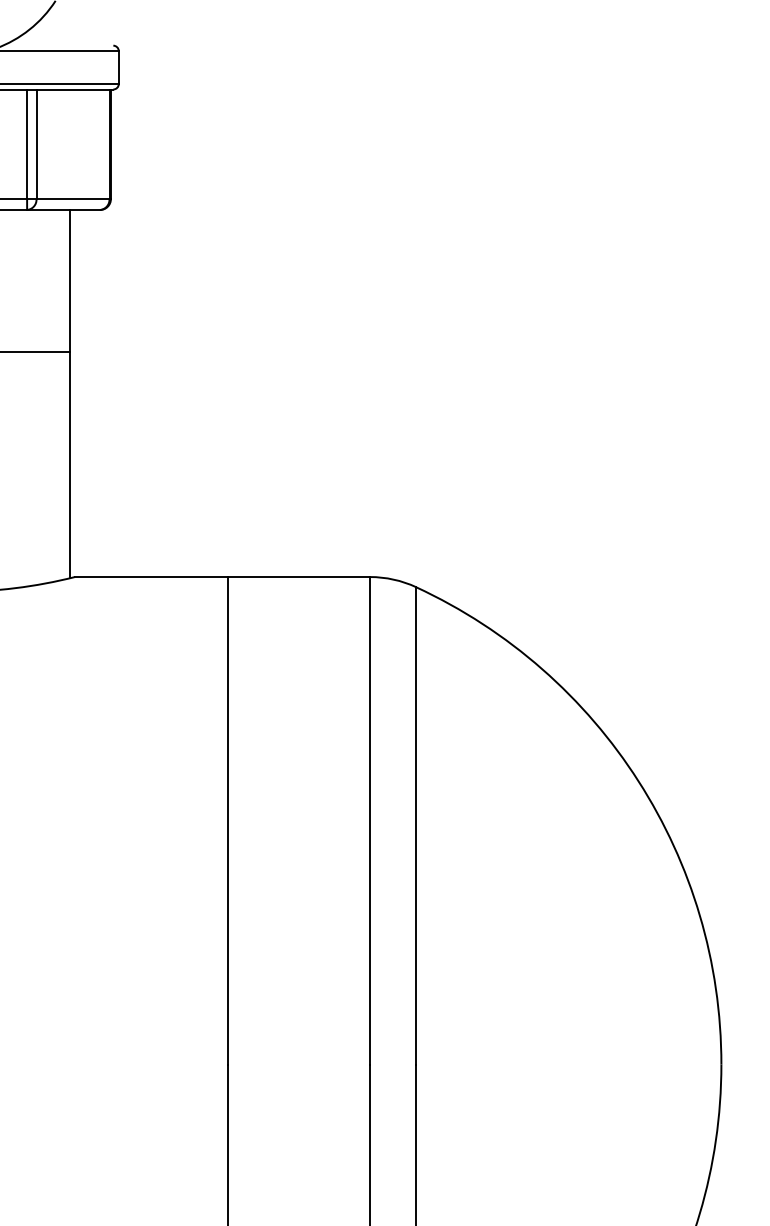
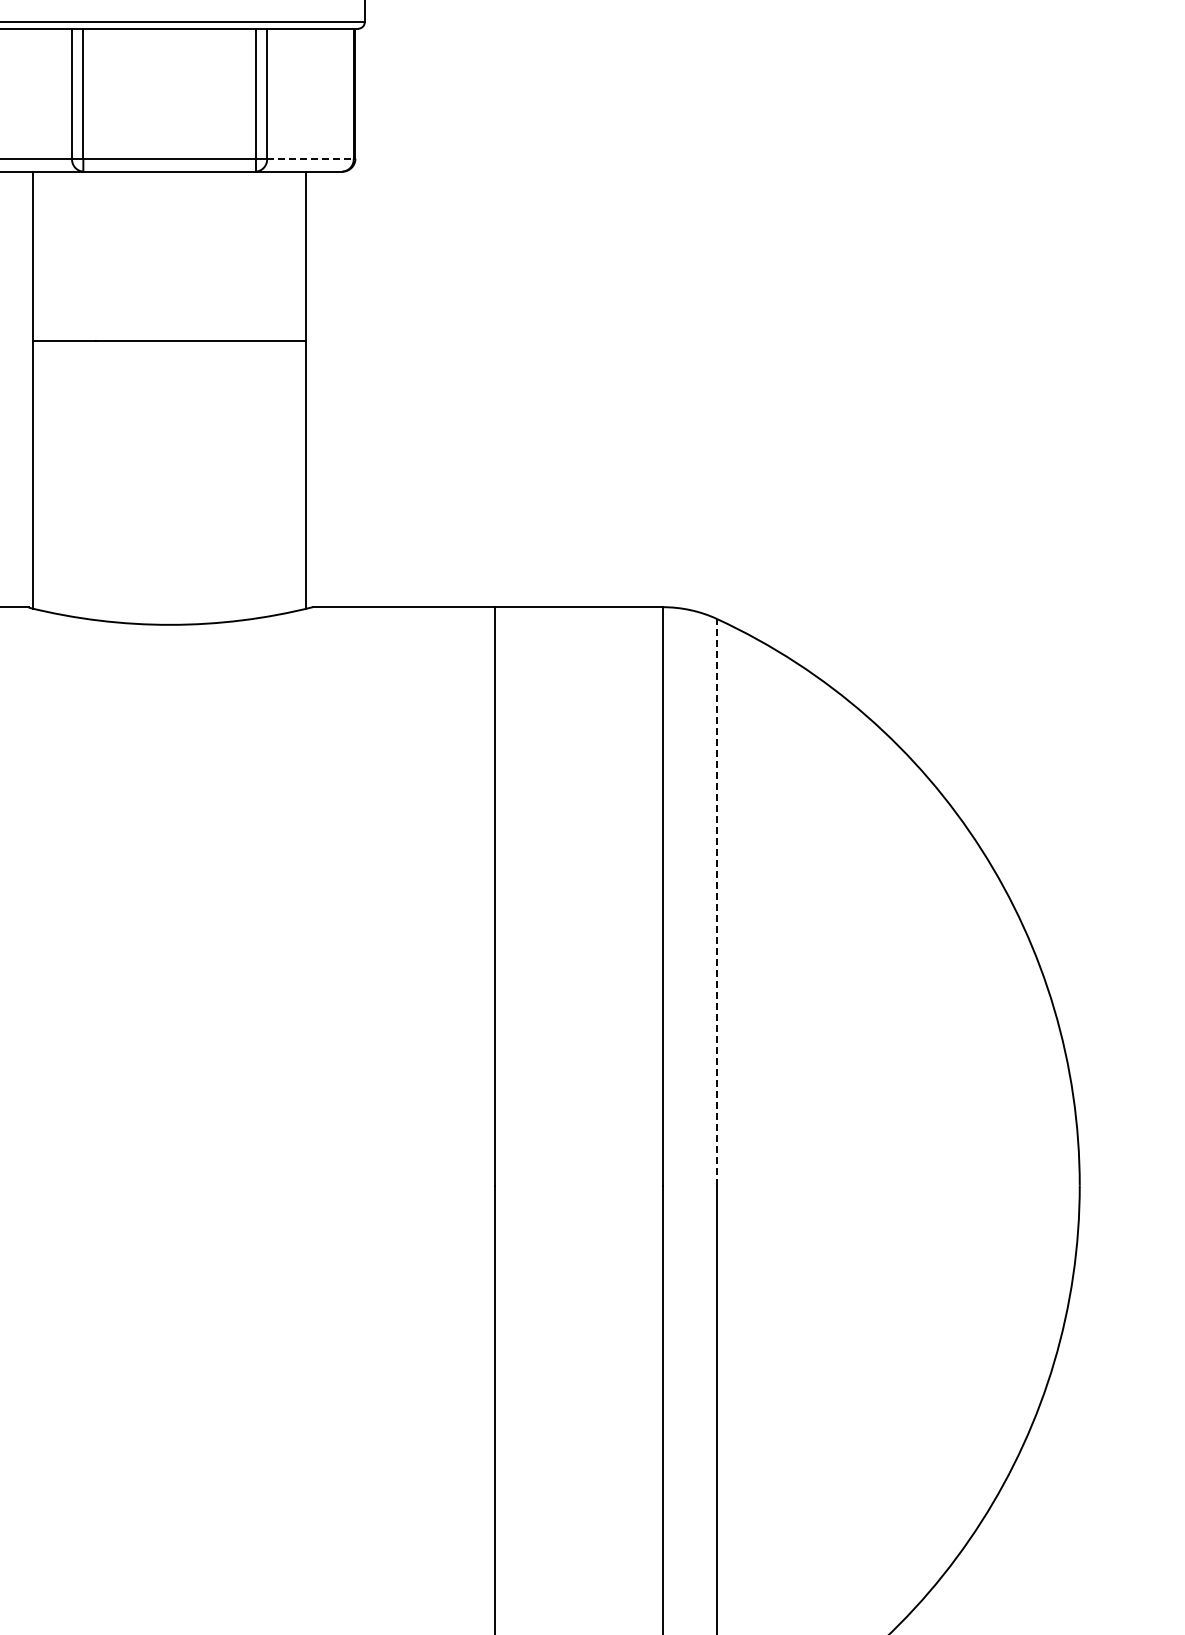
line: (73, 198) -> (310, 158), solid -> dashed
line: (416, 825) -> (717, 901), solid -> dashed

